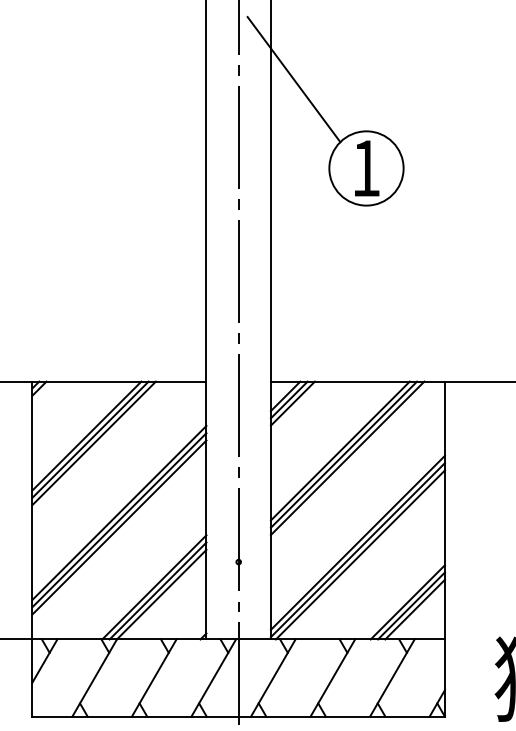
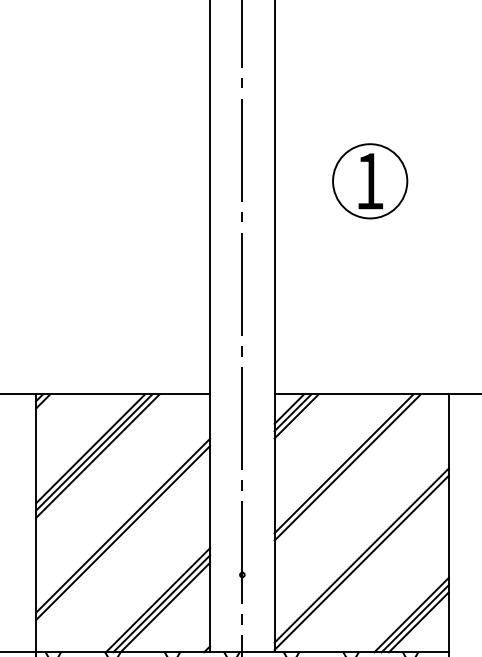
line: (293, 79) -> (297, 92), removed
line: (347, 458) -> (351, 471), removed
line: (119, 527) -> (123, 540), removed
line: (359, 554) -> (363, 567), removed

